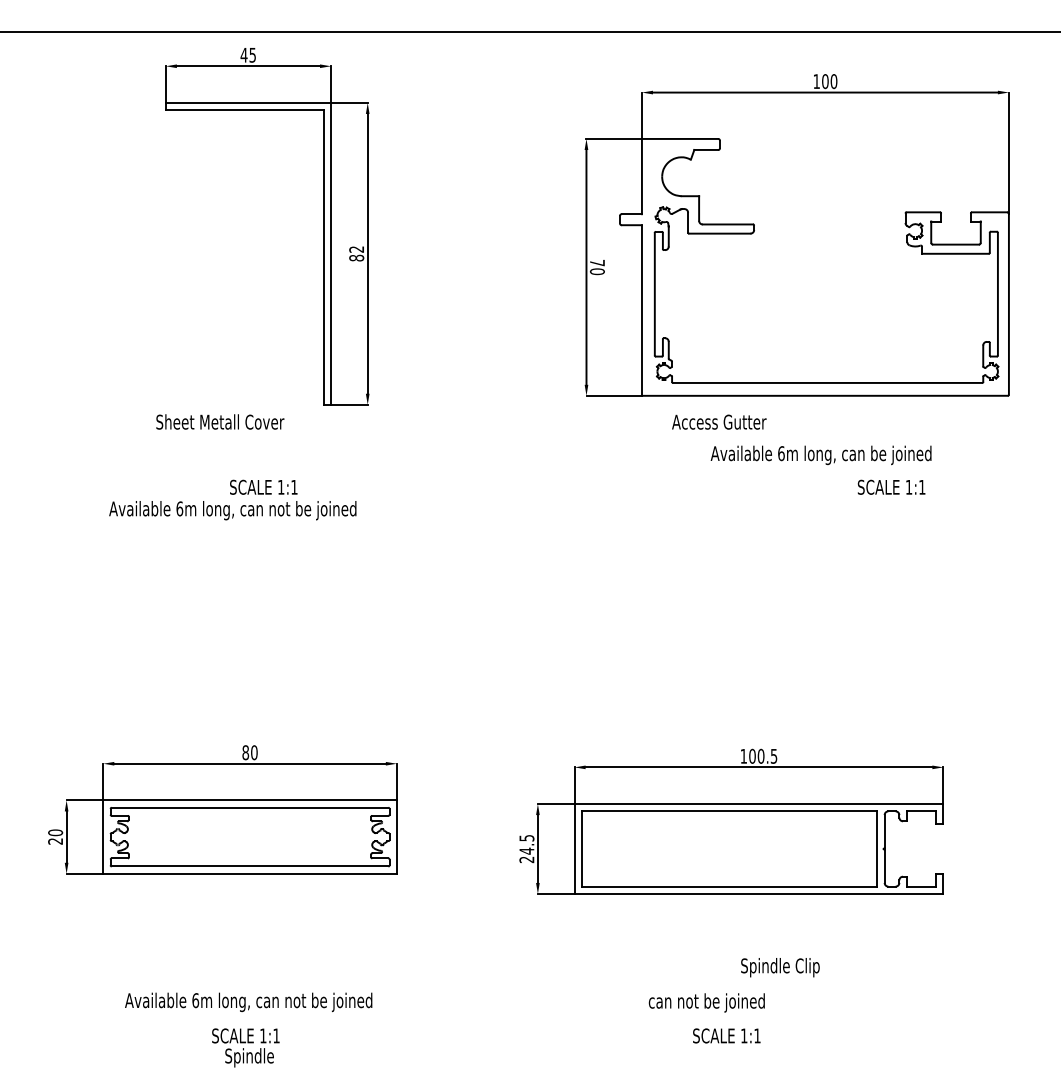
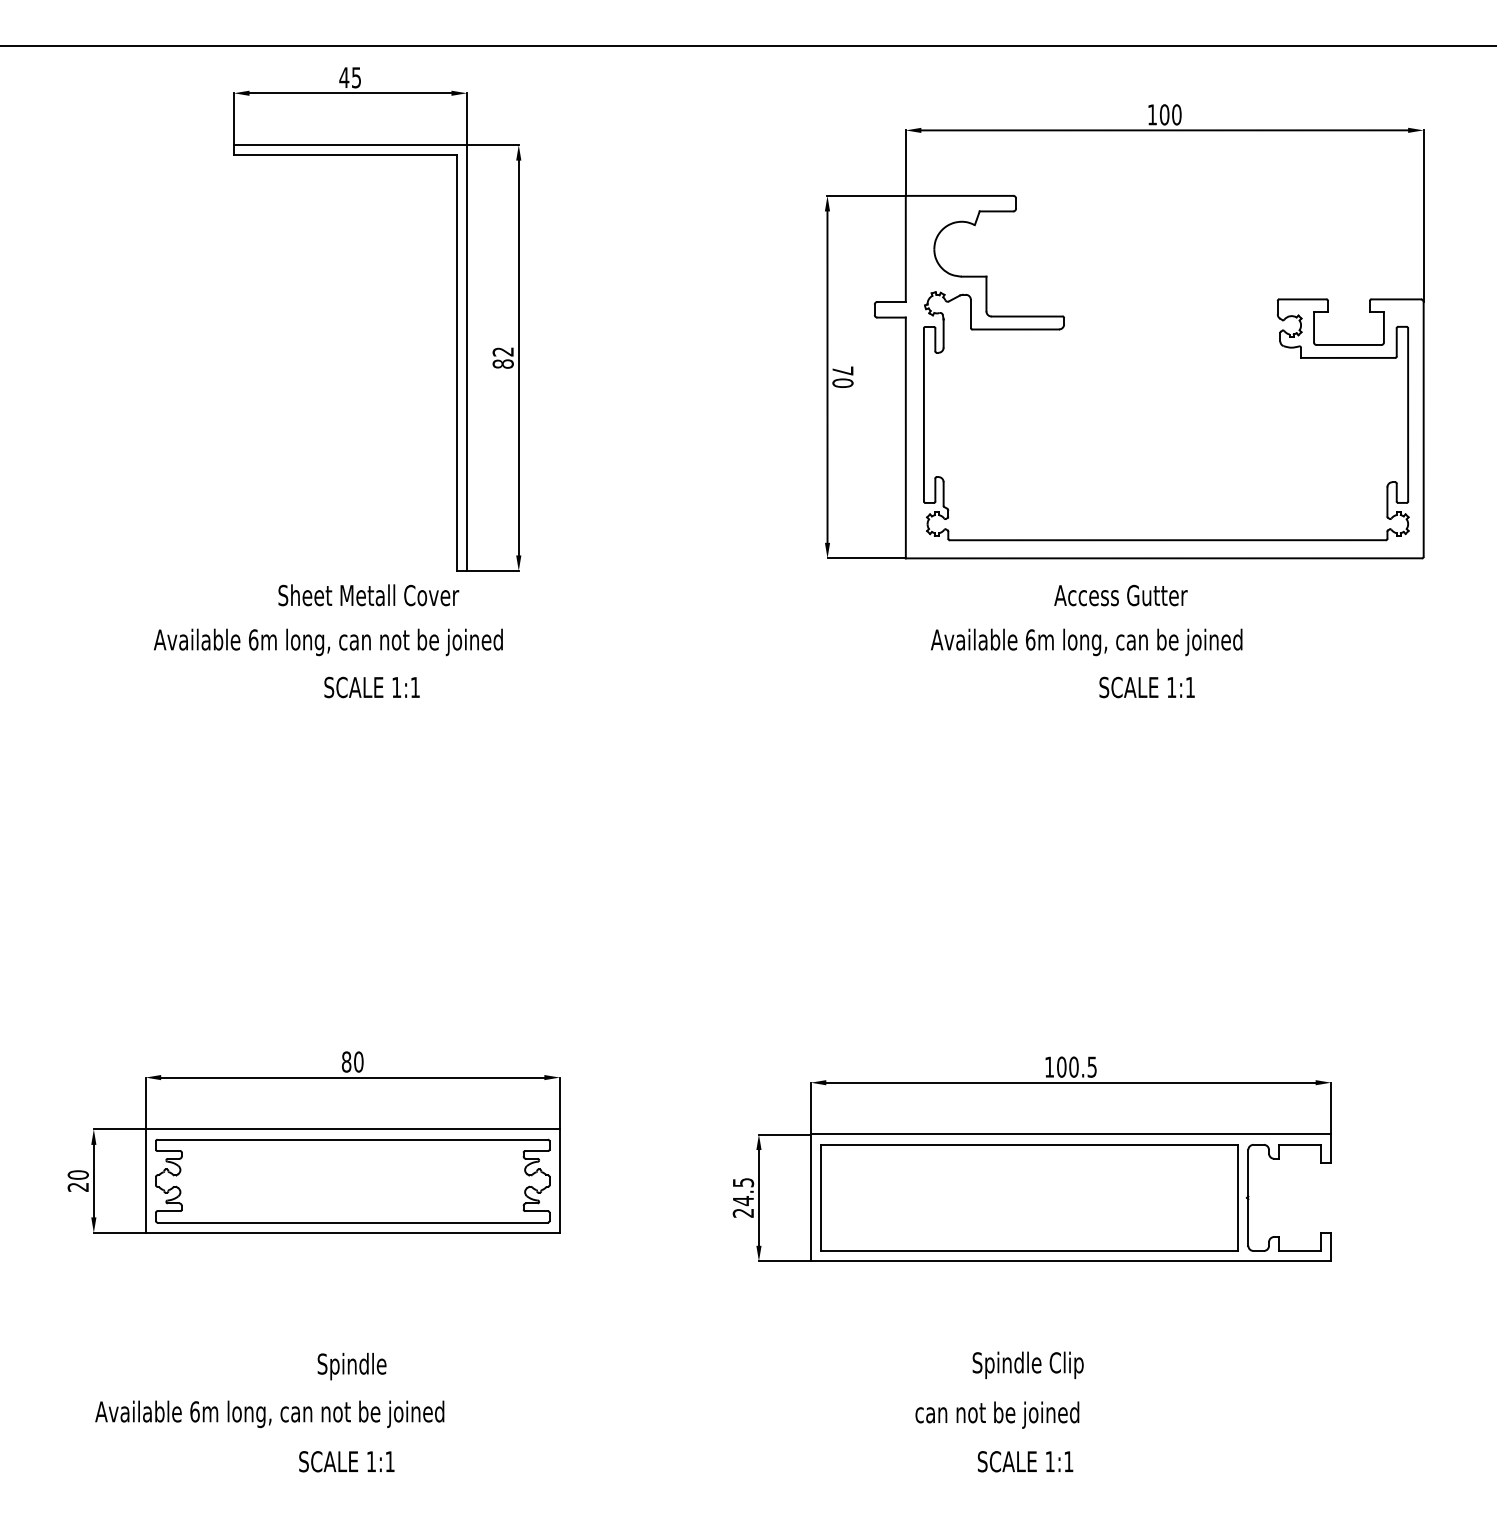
text: (220, 422) -> (368, 595), moved
text: (718, 422) -> (1120, 595), moved
text: (821, 455) -> (1086, 642), moved
text: (891, 487) -> (1146, 687), moved
text: (232, 510) -> (328, 642), moved
text: (779, 967) -> (1027, 1365), moved
text: (248, 1002) -> (269, 1414), moved
text: (249, 1057) -> (351, 1366), moved

